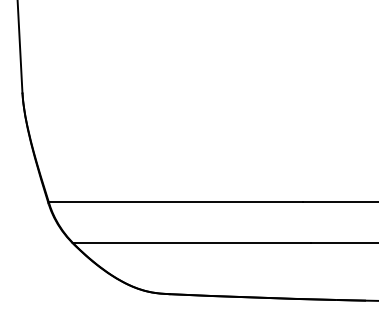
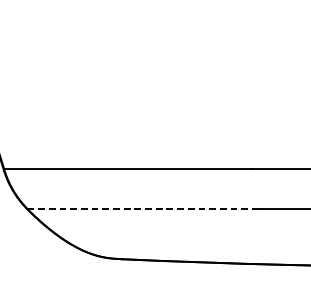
line: (192, 242) -> (144, 208), solid -> dashed

